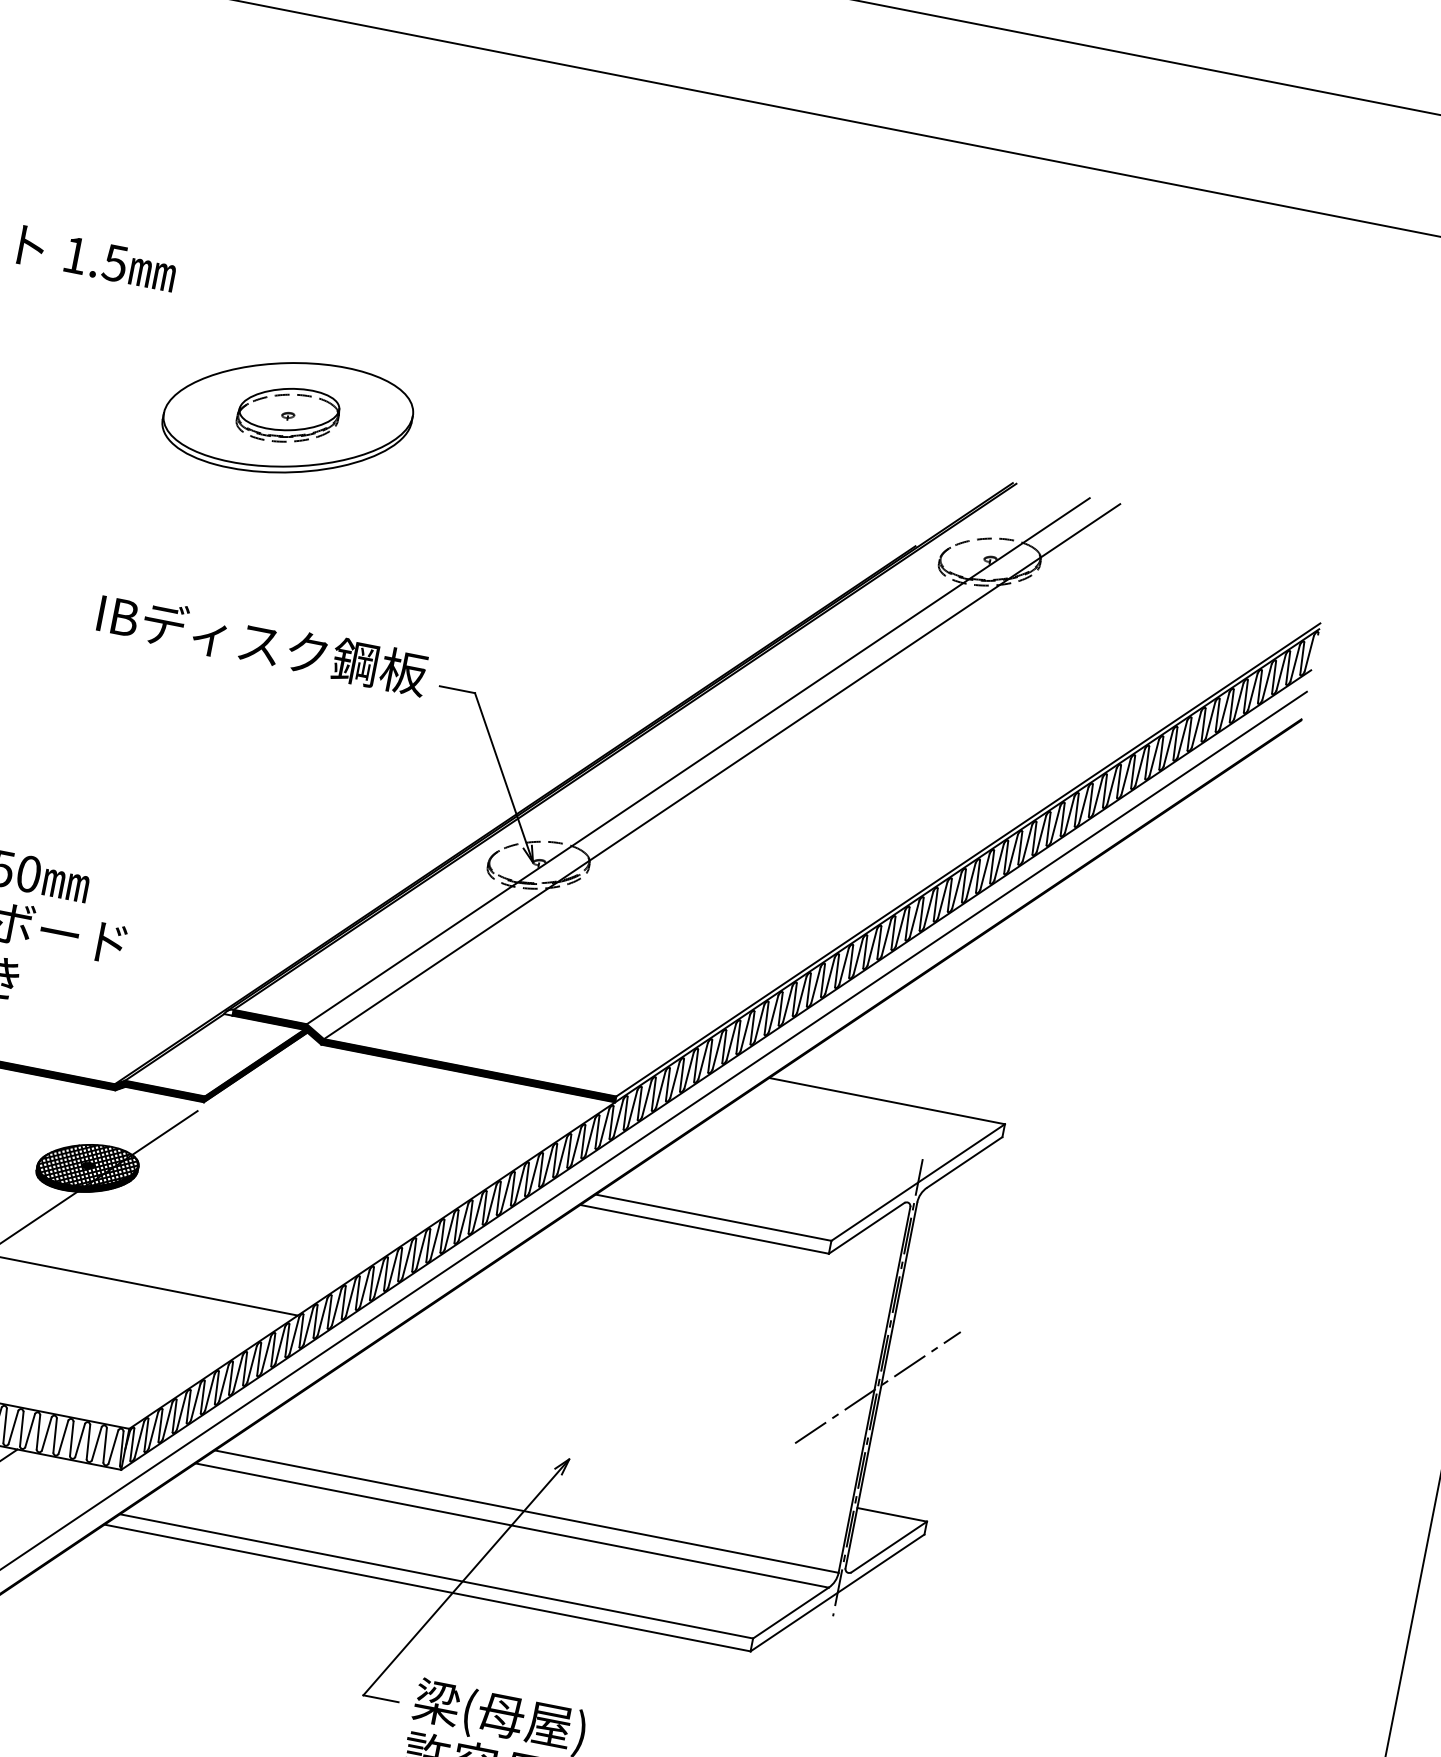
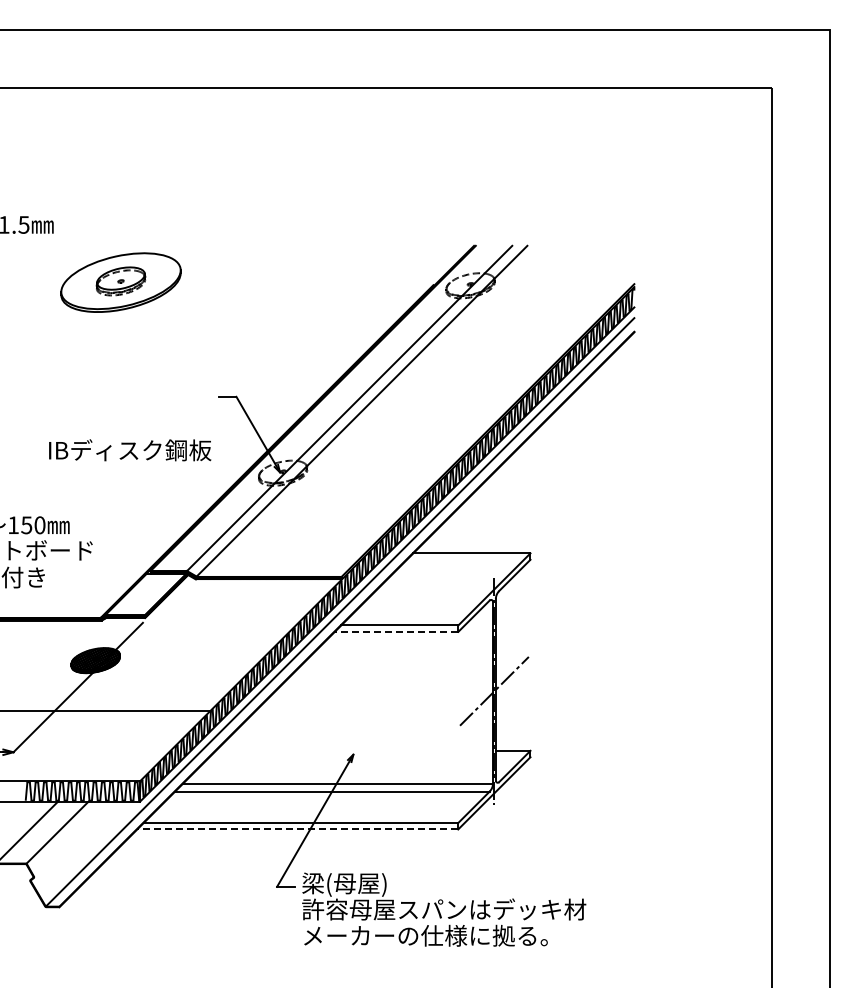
text: (263, 644) -> (130, 450), moved
line: (704, 1228) -> (396, 631), solid -> dashed
line: (427, 1587) -> (297, 829), solid -> dashed

